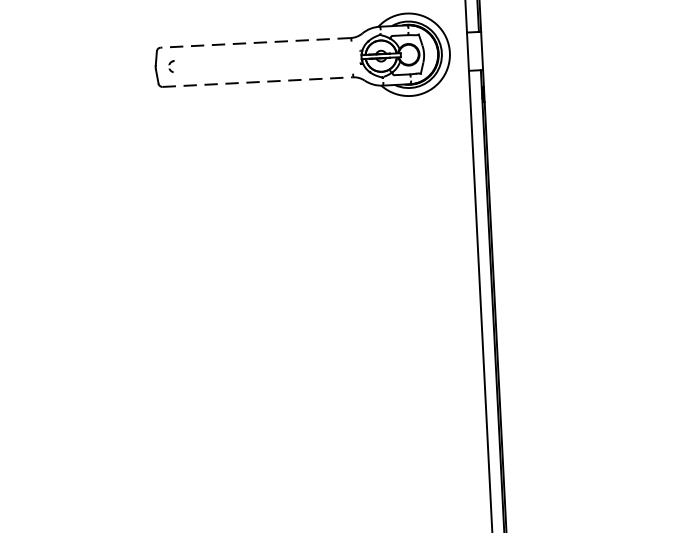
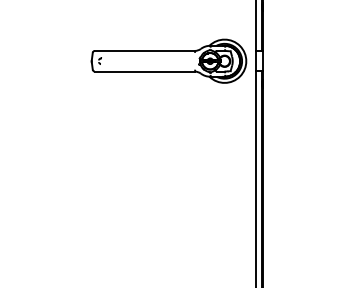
line: (255, 42) -> (144, 50), dashed -> solid
line: (257, 81) -> (144, 71), dashed -> solid

